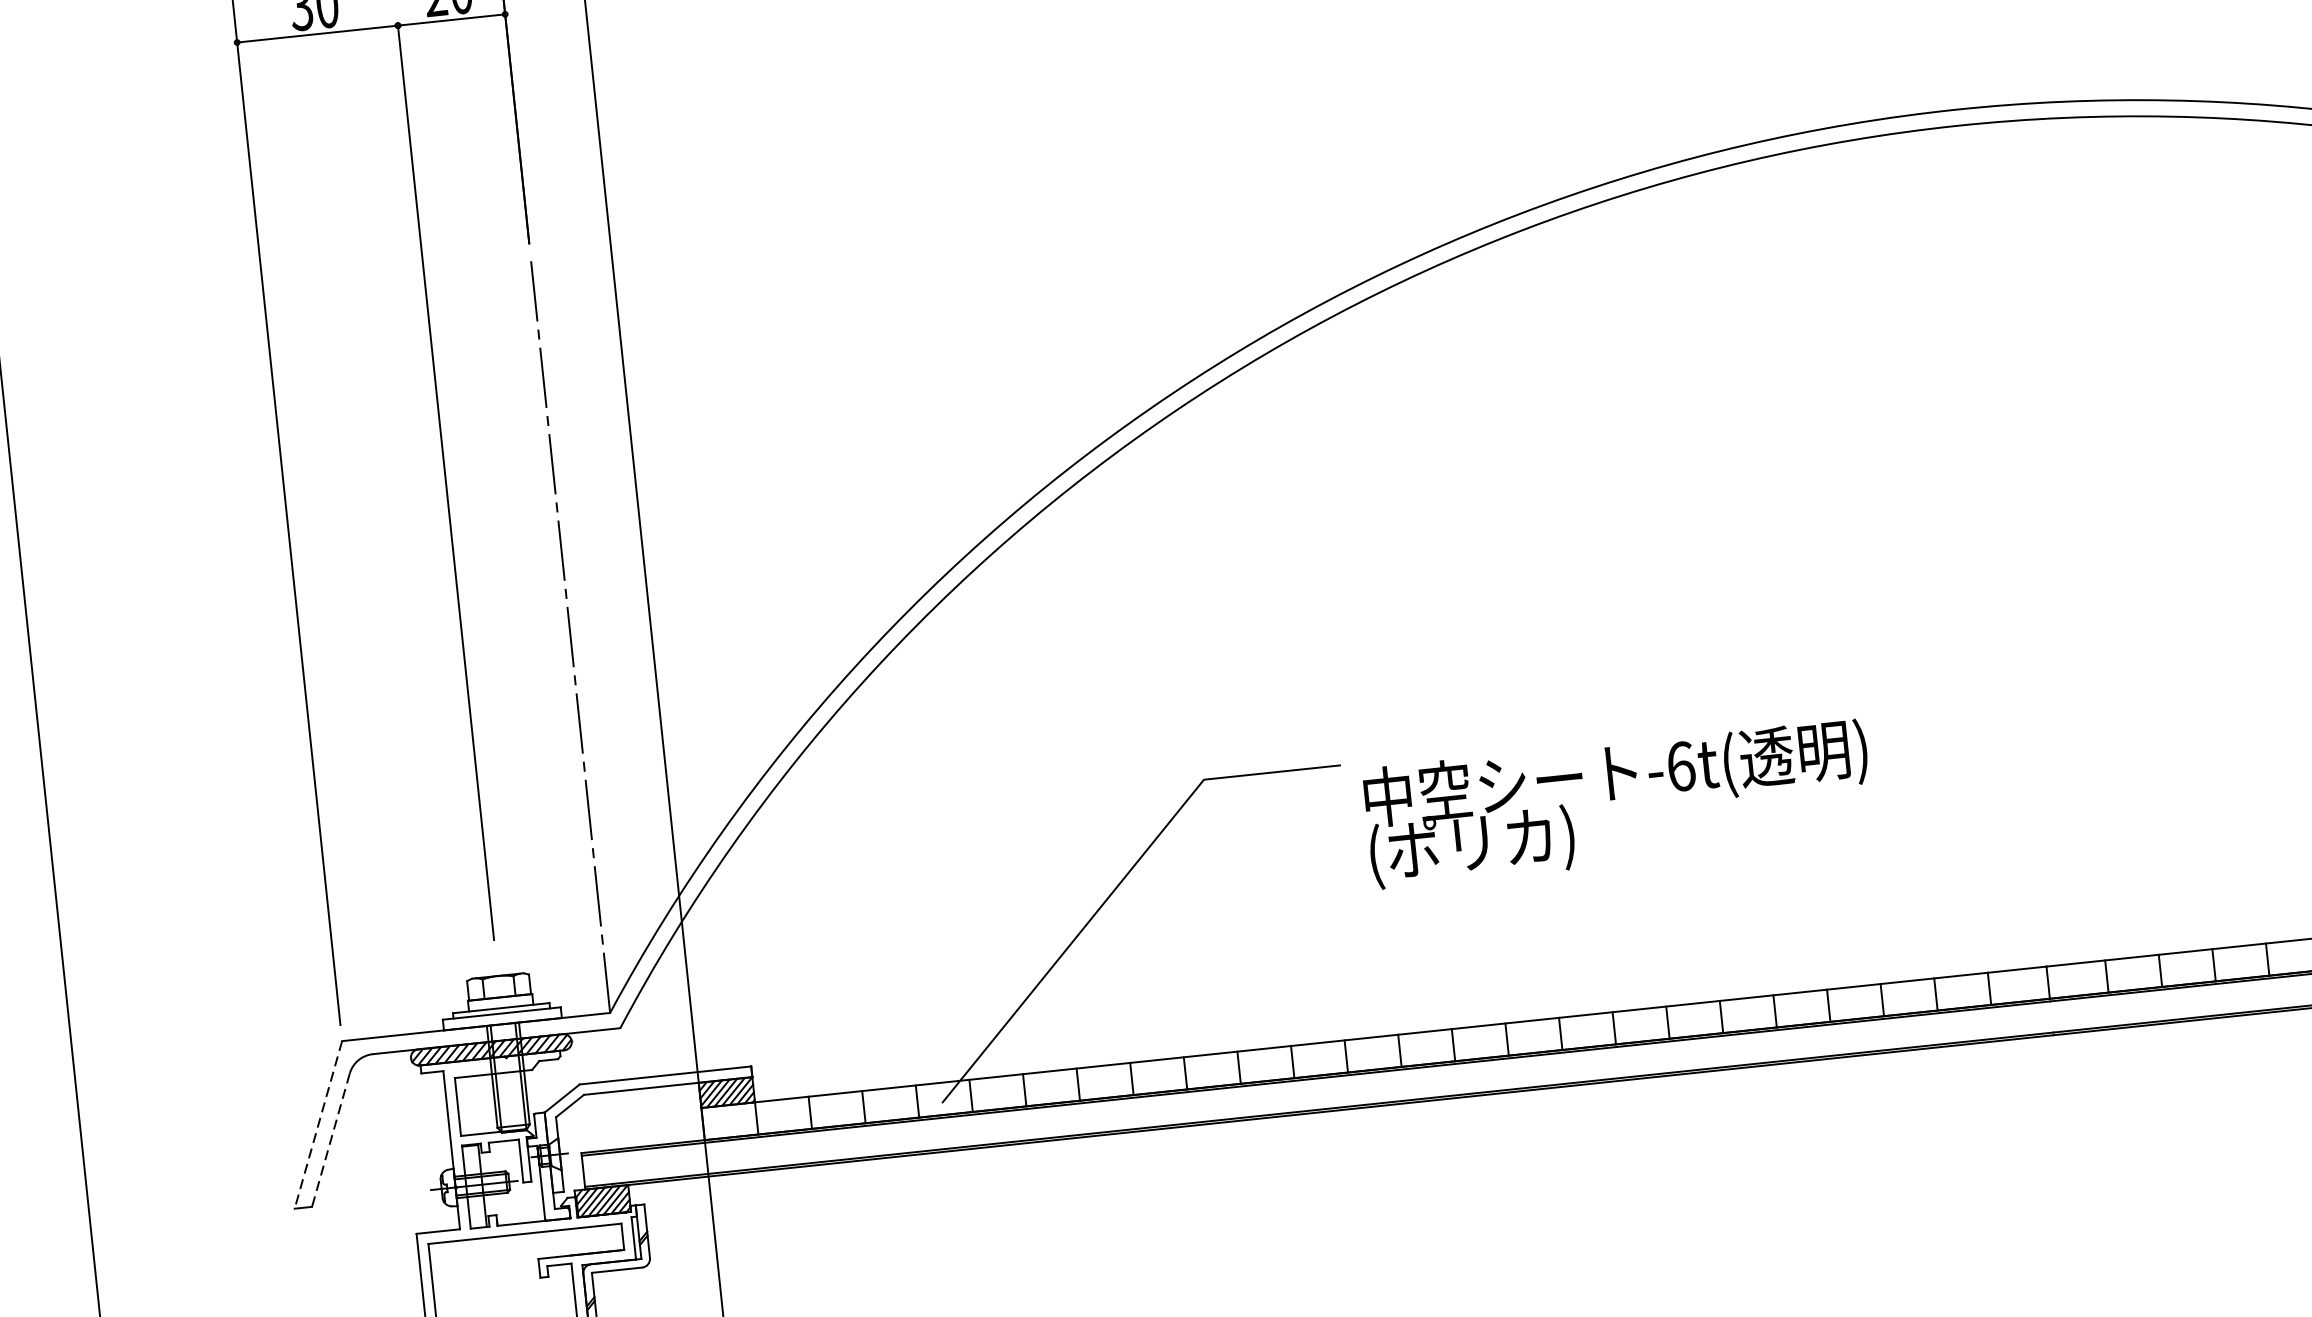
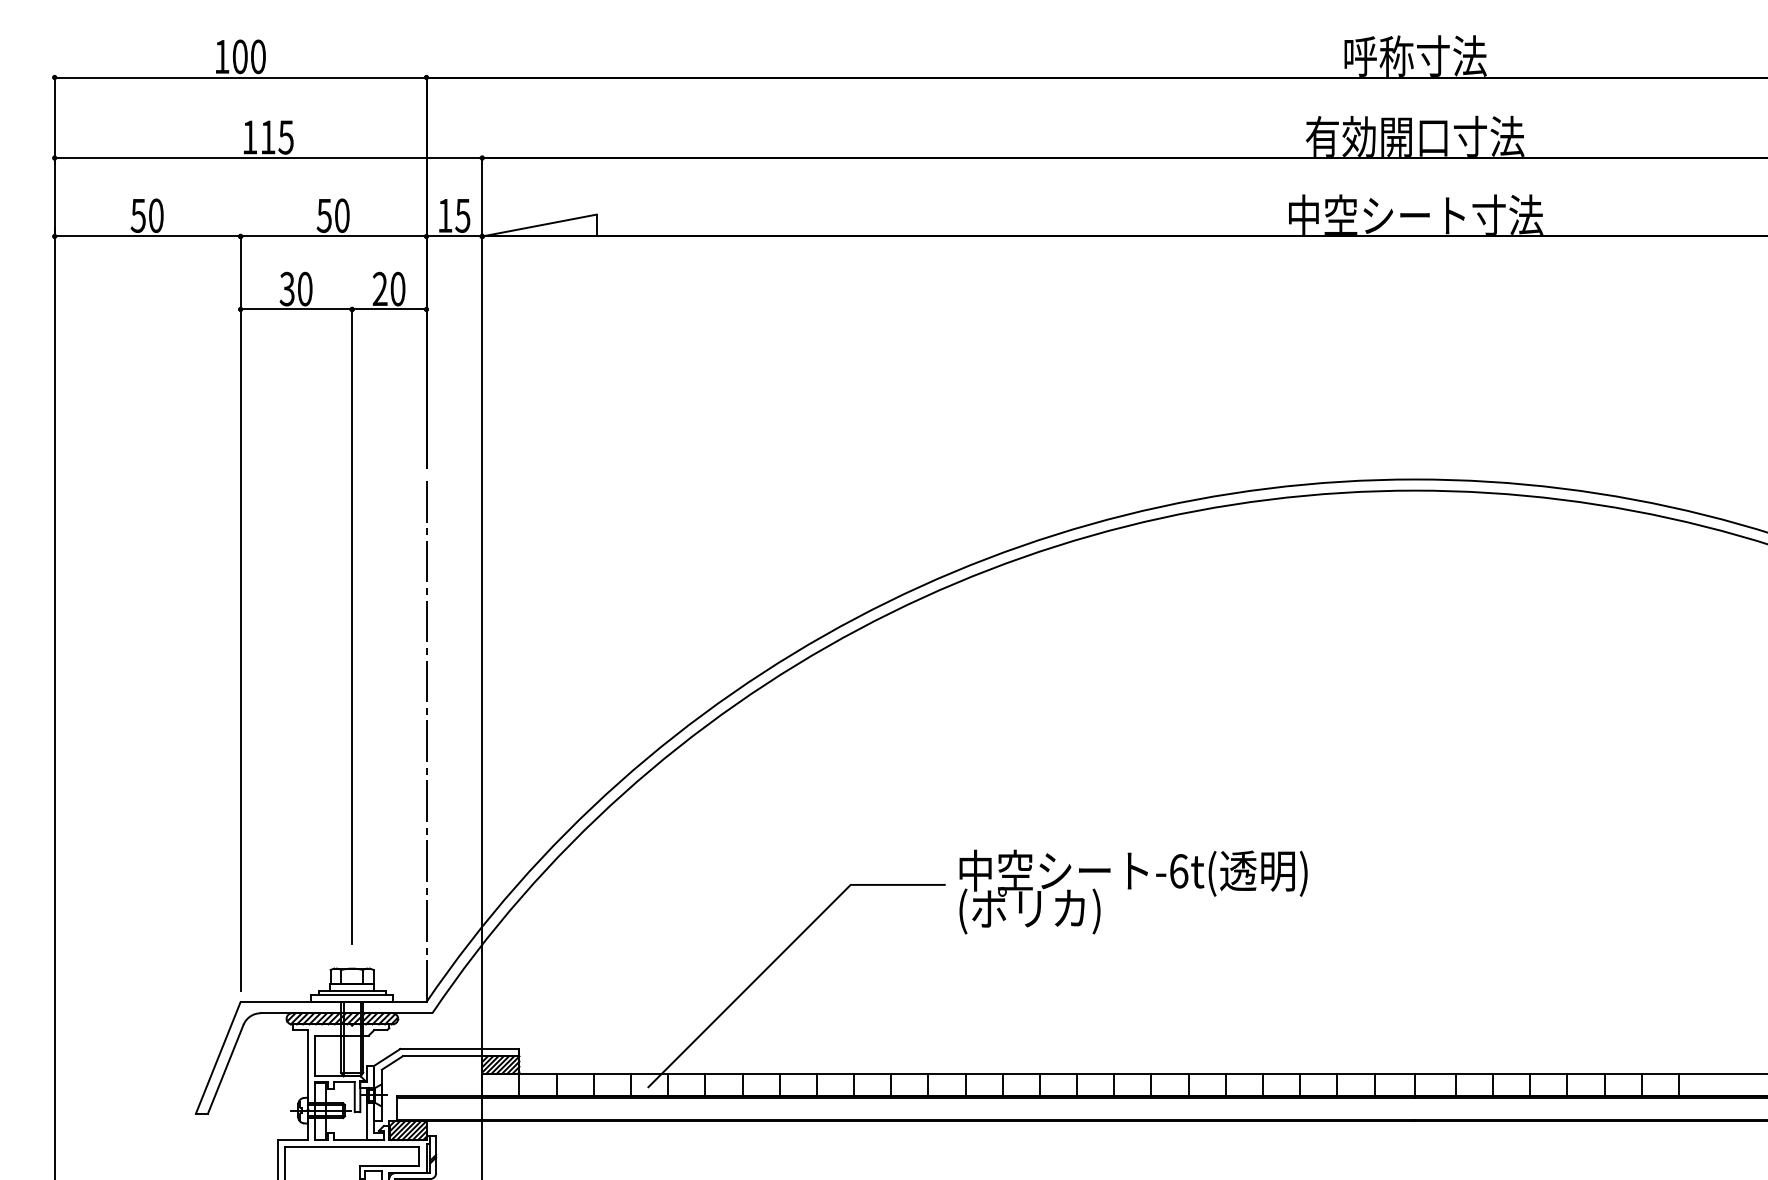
text: (1618, 802) -> (1133, 891), moved
line: (318, 1125) -> (218, 1058), dashed -> solid
line: (330, 1140) -> (225, 1069), dashed -> solid

